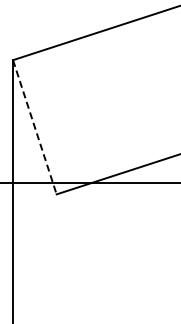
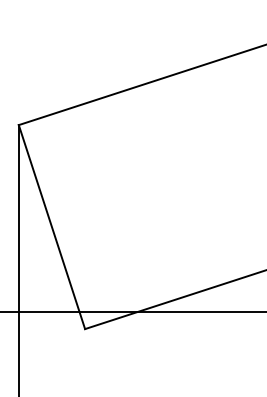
line: (34, 127) -> (51, 227), dashed -> solid

